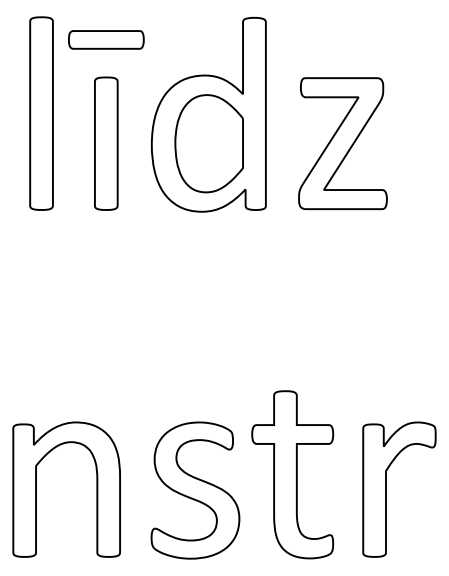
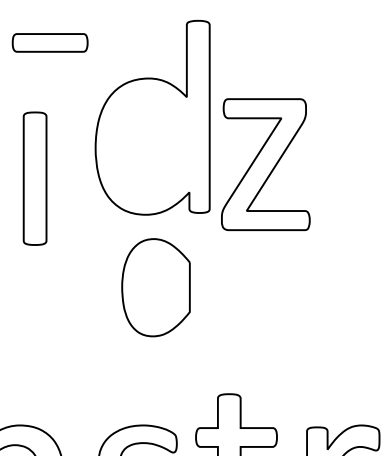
part: (106, 143) -> (35, 178), moved
part: (208, 143) -> (155, 287), moved
part: (342, 143) -> (265, 164), moved

